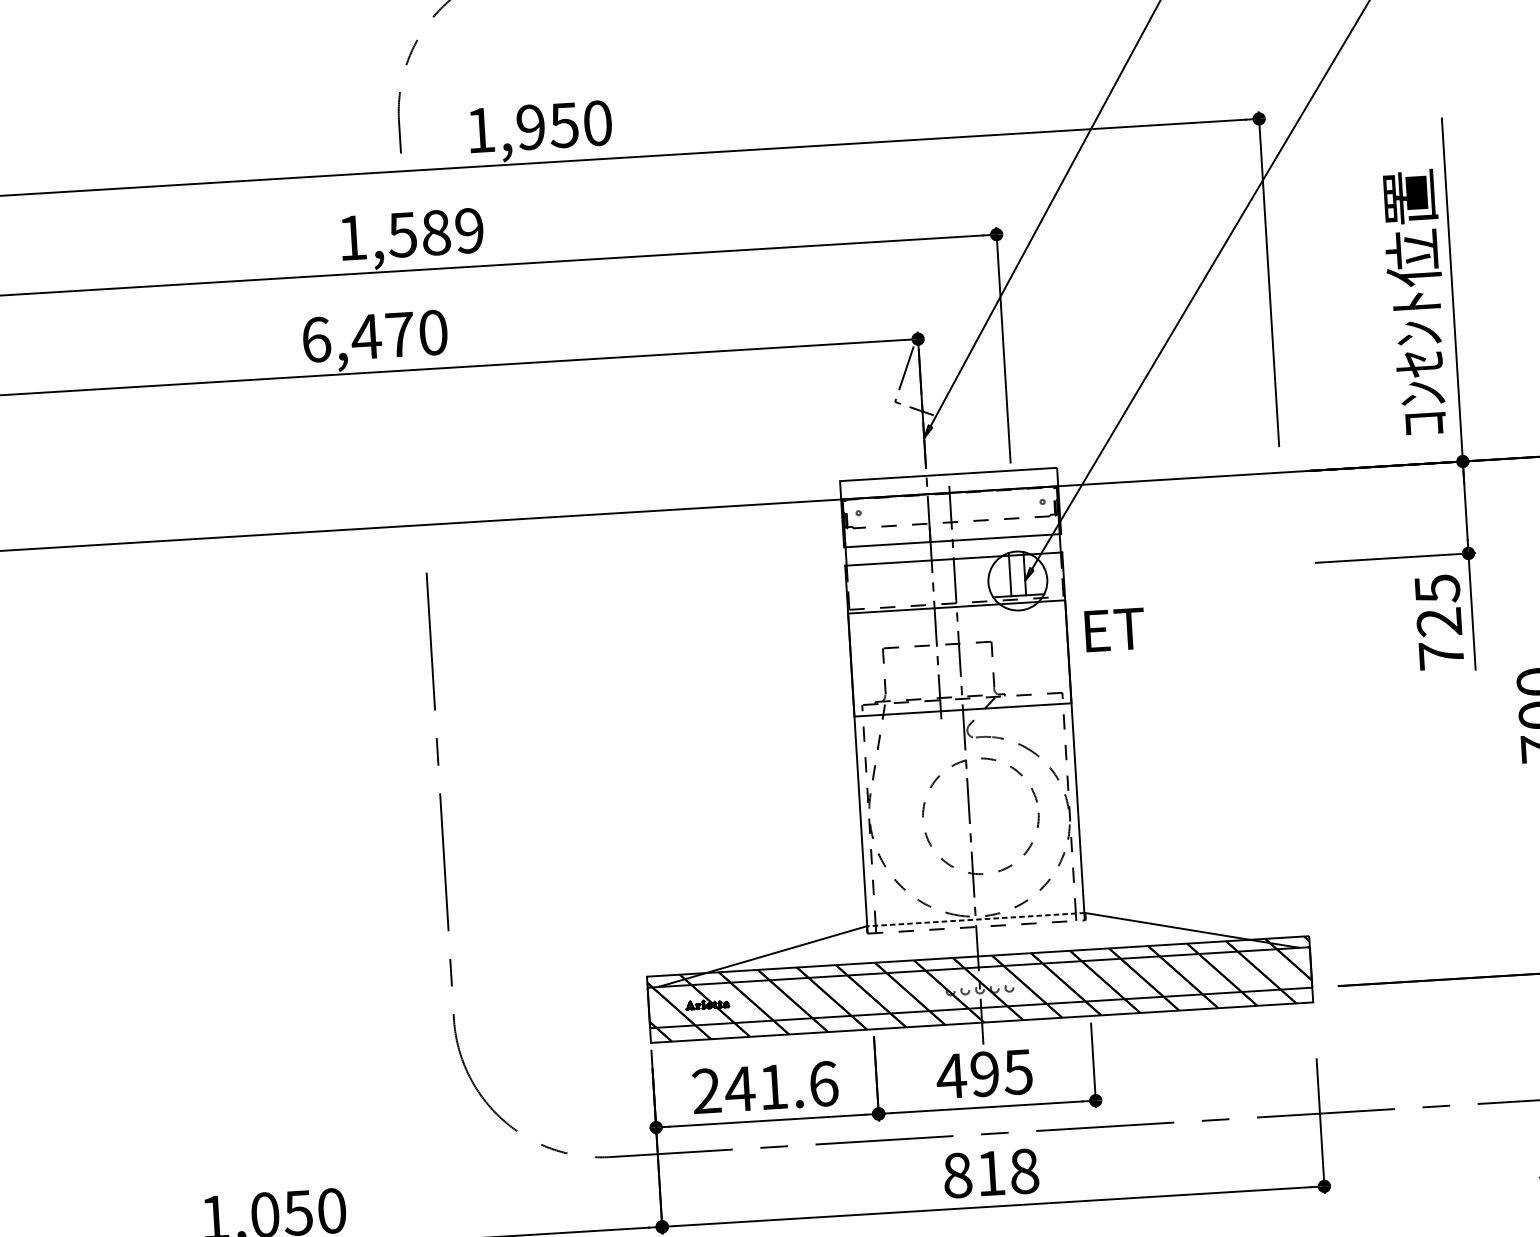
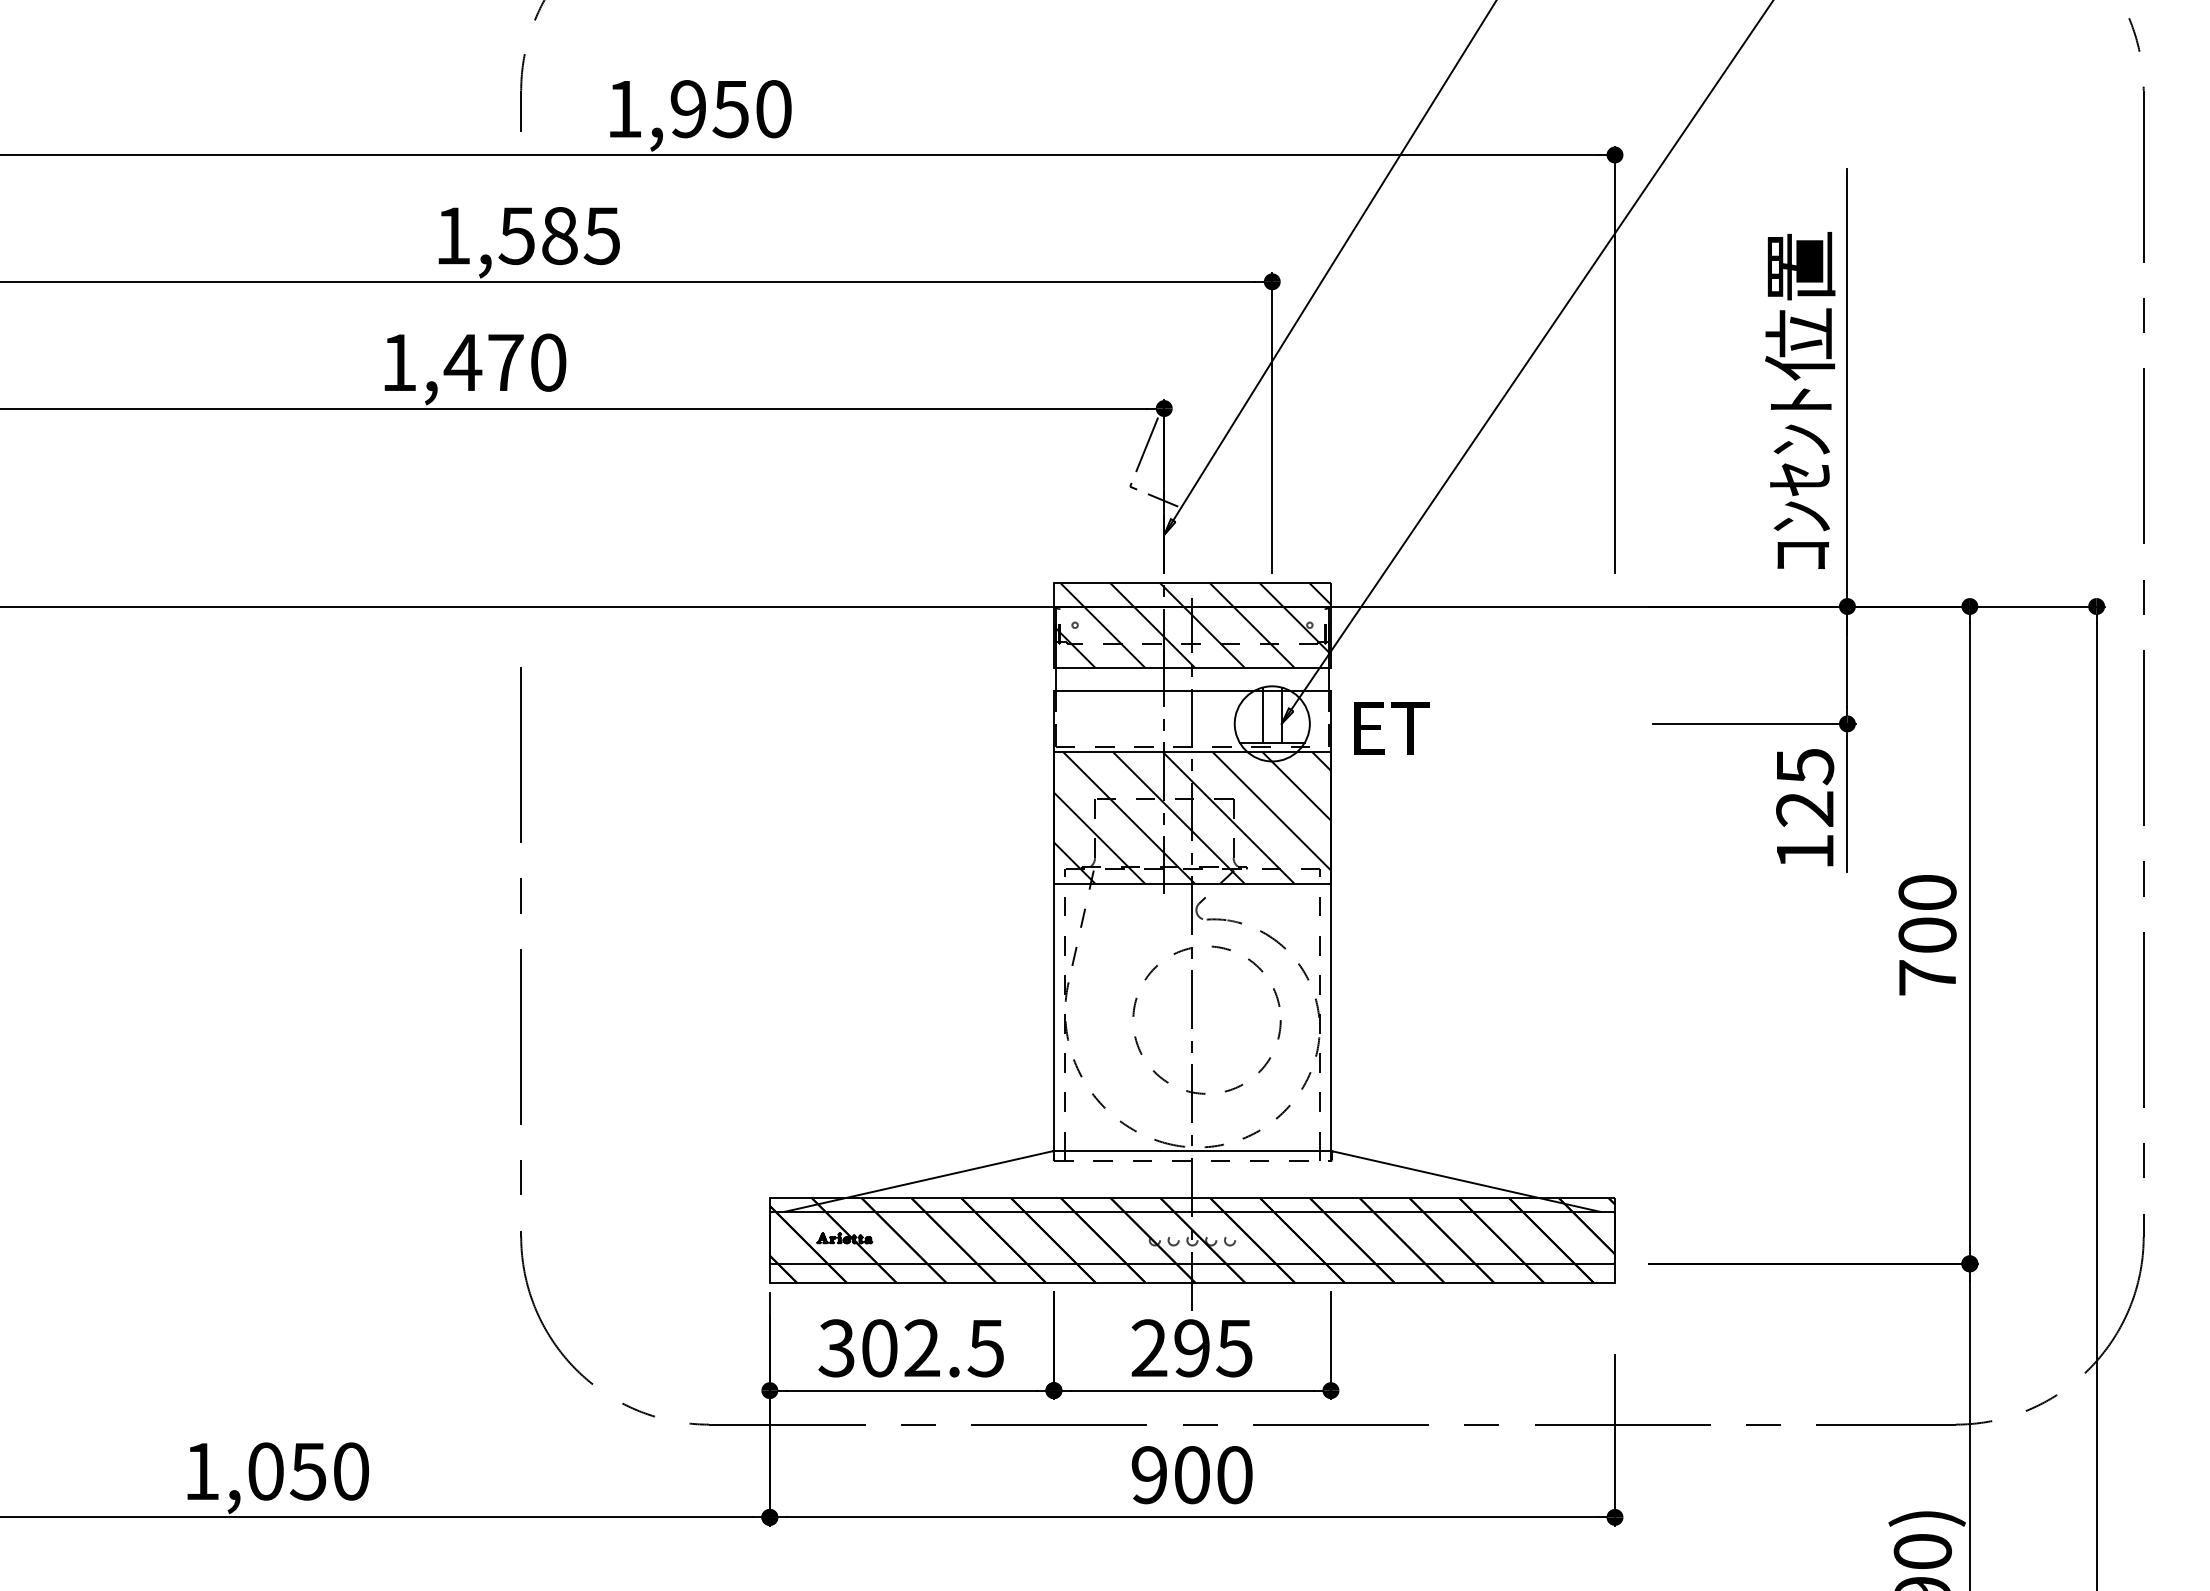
text: (468, 230) -> (601, 235), 1,589 -> 1,585
text: (316, 339) -> (399, 362), 6,470 -> 1,470
hatch: (949, 507) -> (1191, 625), added
text: (1114, 629) -> (1391, 728), moved
text: (1441, 655) -> (1805, 851), 725 -> 125
hatch: (959, 658) -> (1191, 817), added
line: (975, 919) -> (1191, 1151), dashed -> solid
text: (951, 1075) -> (1149, 1347), 495 -> 295
text: (765, 1087) -> (911, 1348), 241.6 -> 302.5
text: (990, 1173) -> (1191, 1475), 818 -> 900

